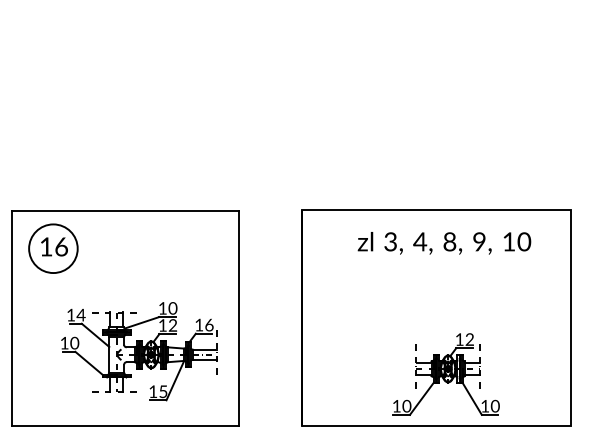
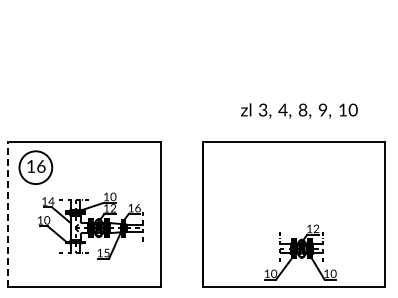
text: (444, 242) -> (299, 110), moved
line: (11, 316) -> (7, 213), solid -> dashed
part: (138, 350) -> (90, 225), moved

